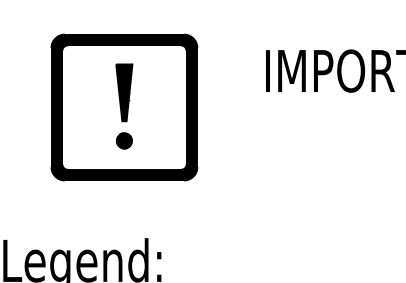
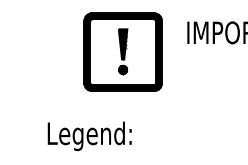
part: (123, 106) -> (122, 51), moved

